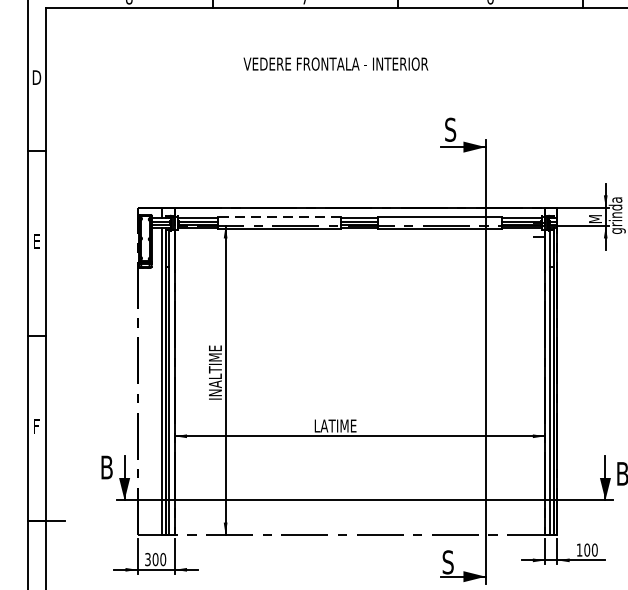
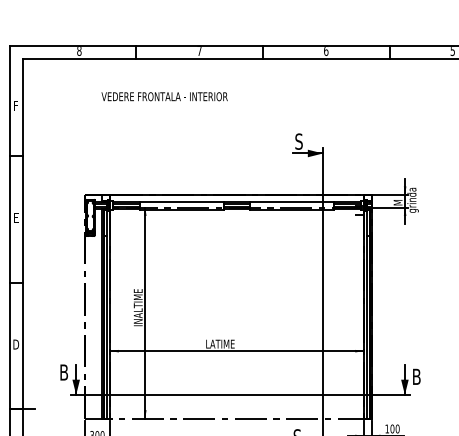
text: (335, 63) -> (164, 96), moved
text: (37, 76) -> (16, 105), D -> F
line: (278, 217) -> (181, 201), dashed -> solid
text: (37, 426) -> (16, 344), F -> D

